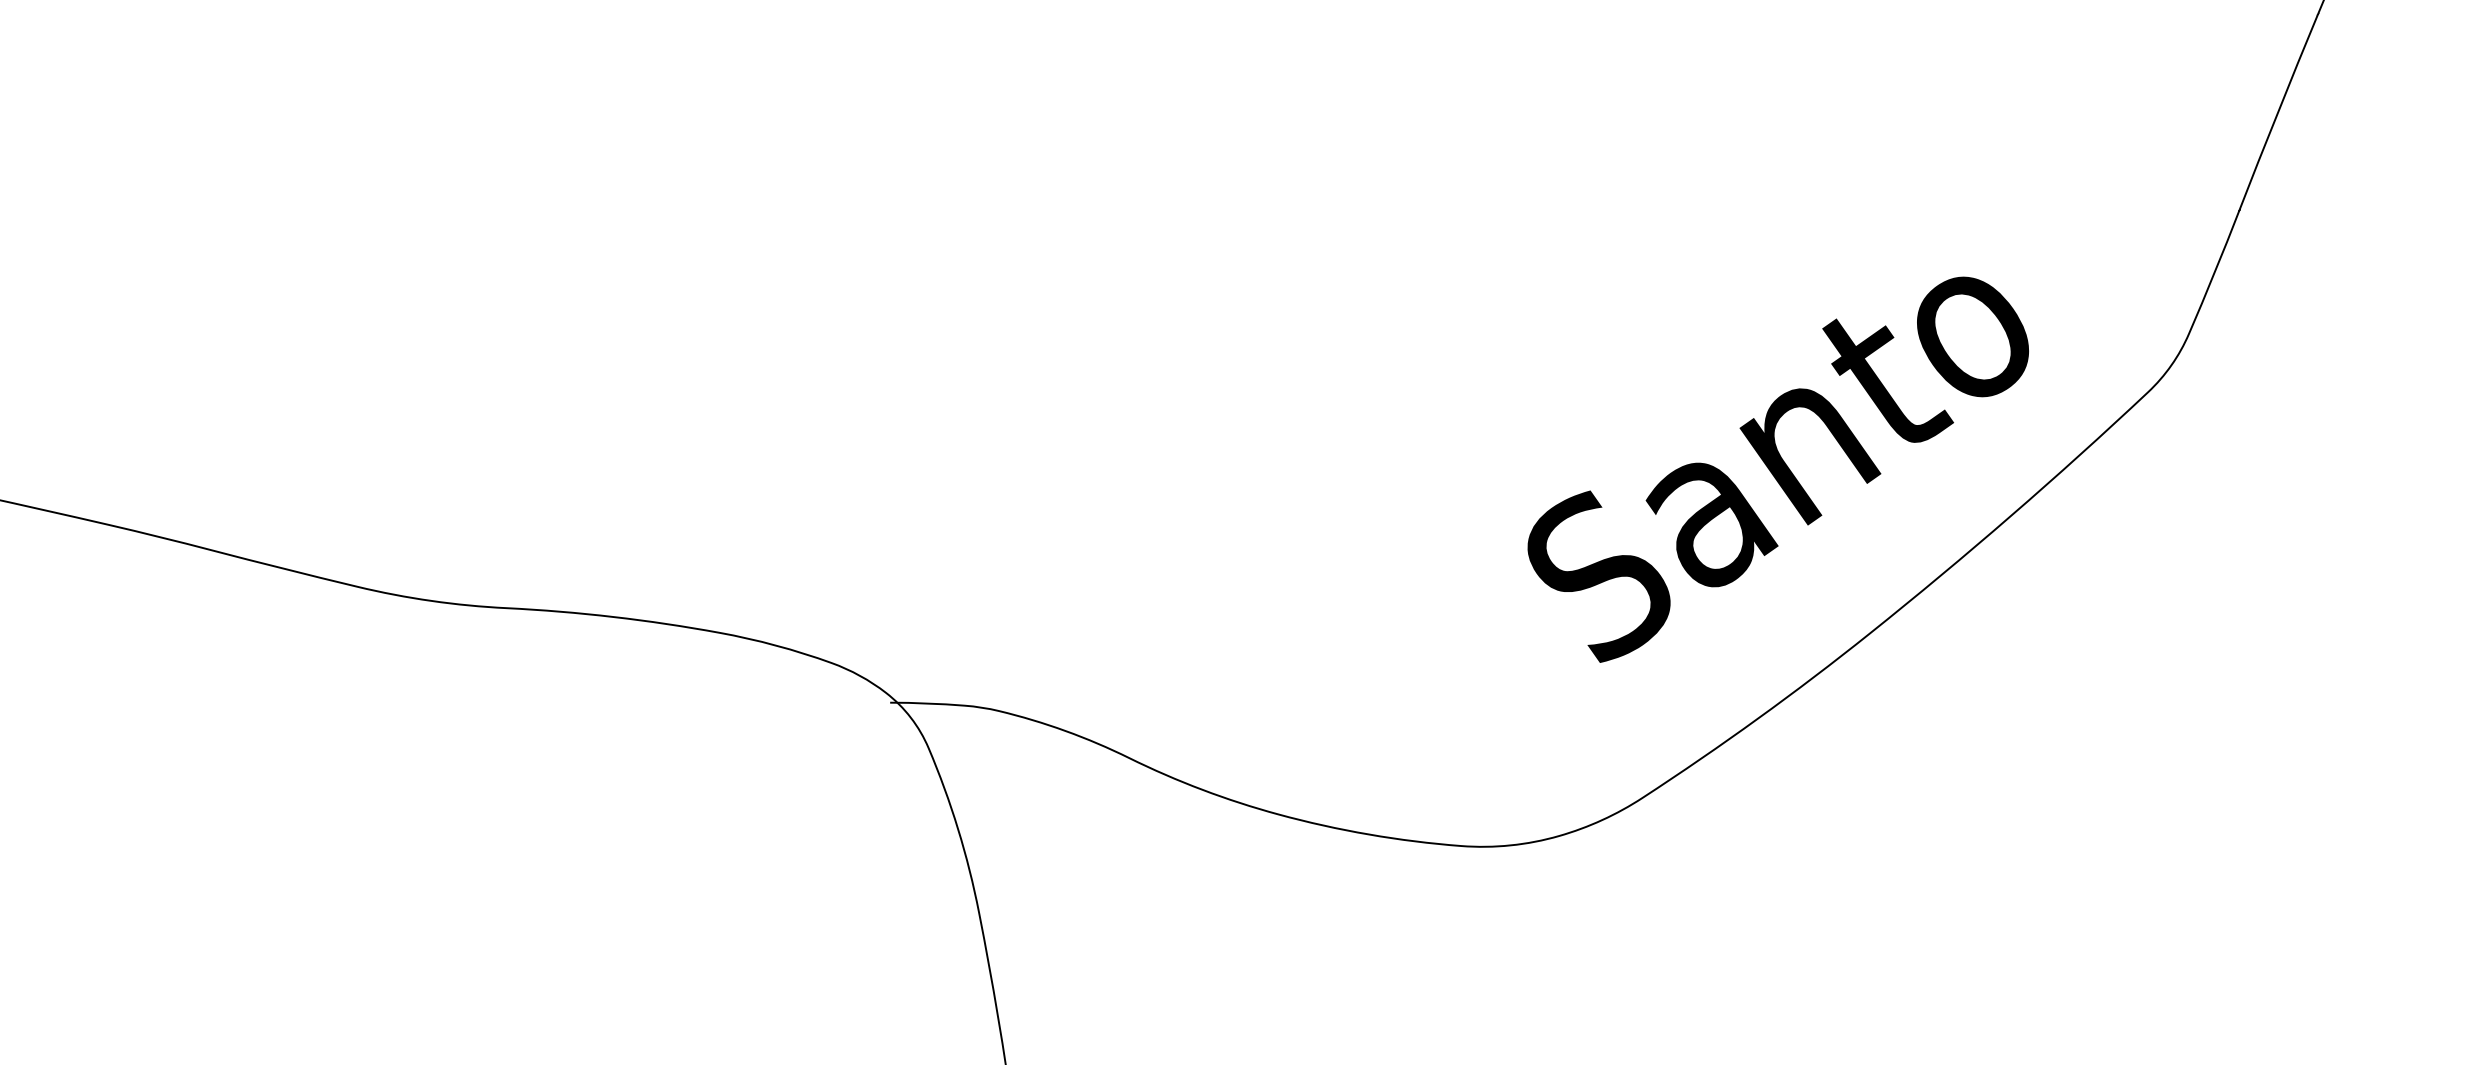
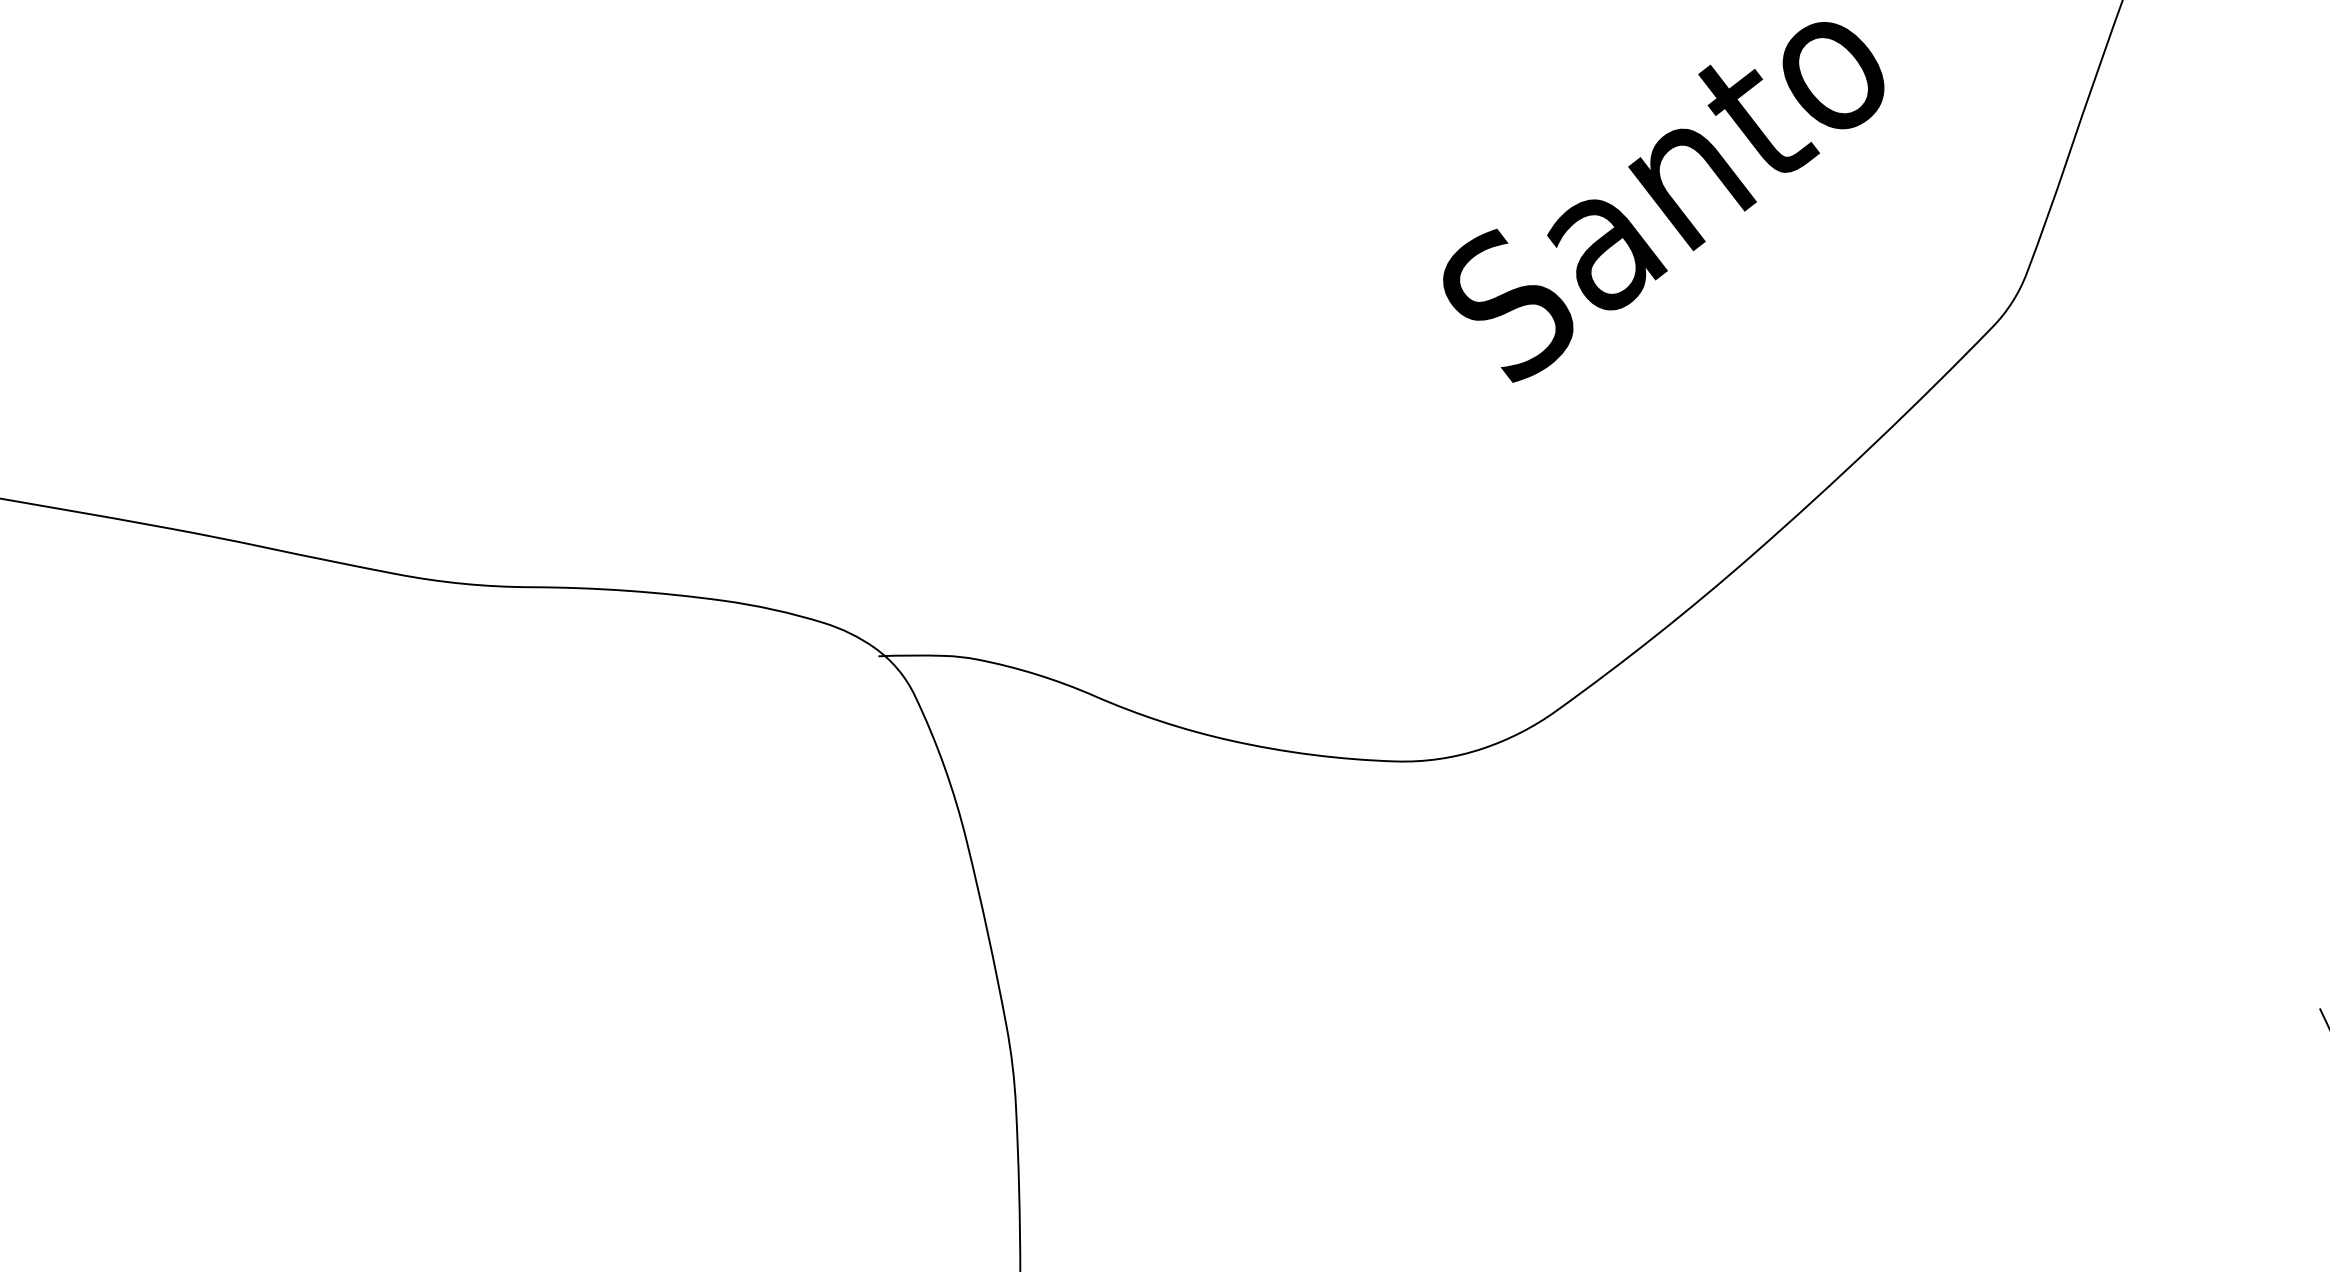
text: (1777, 469) -> (1663, 202), moved

